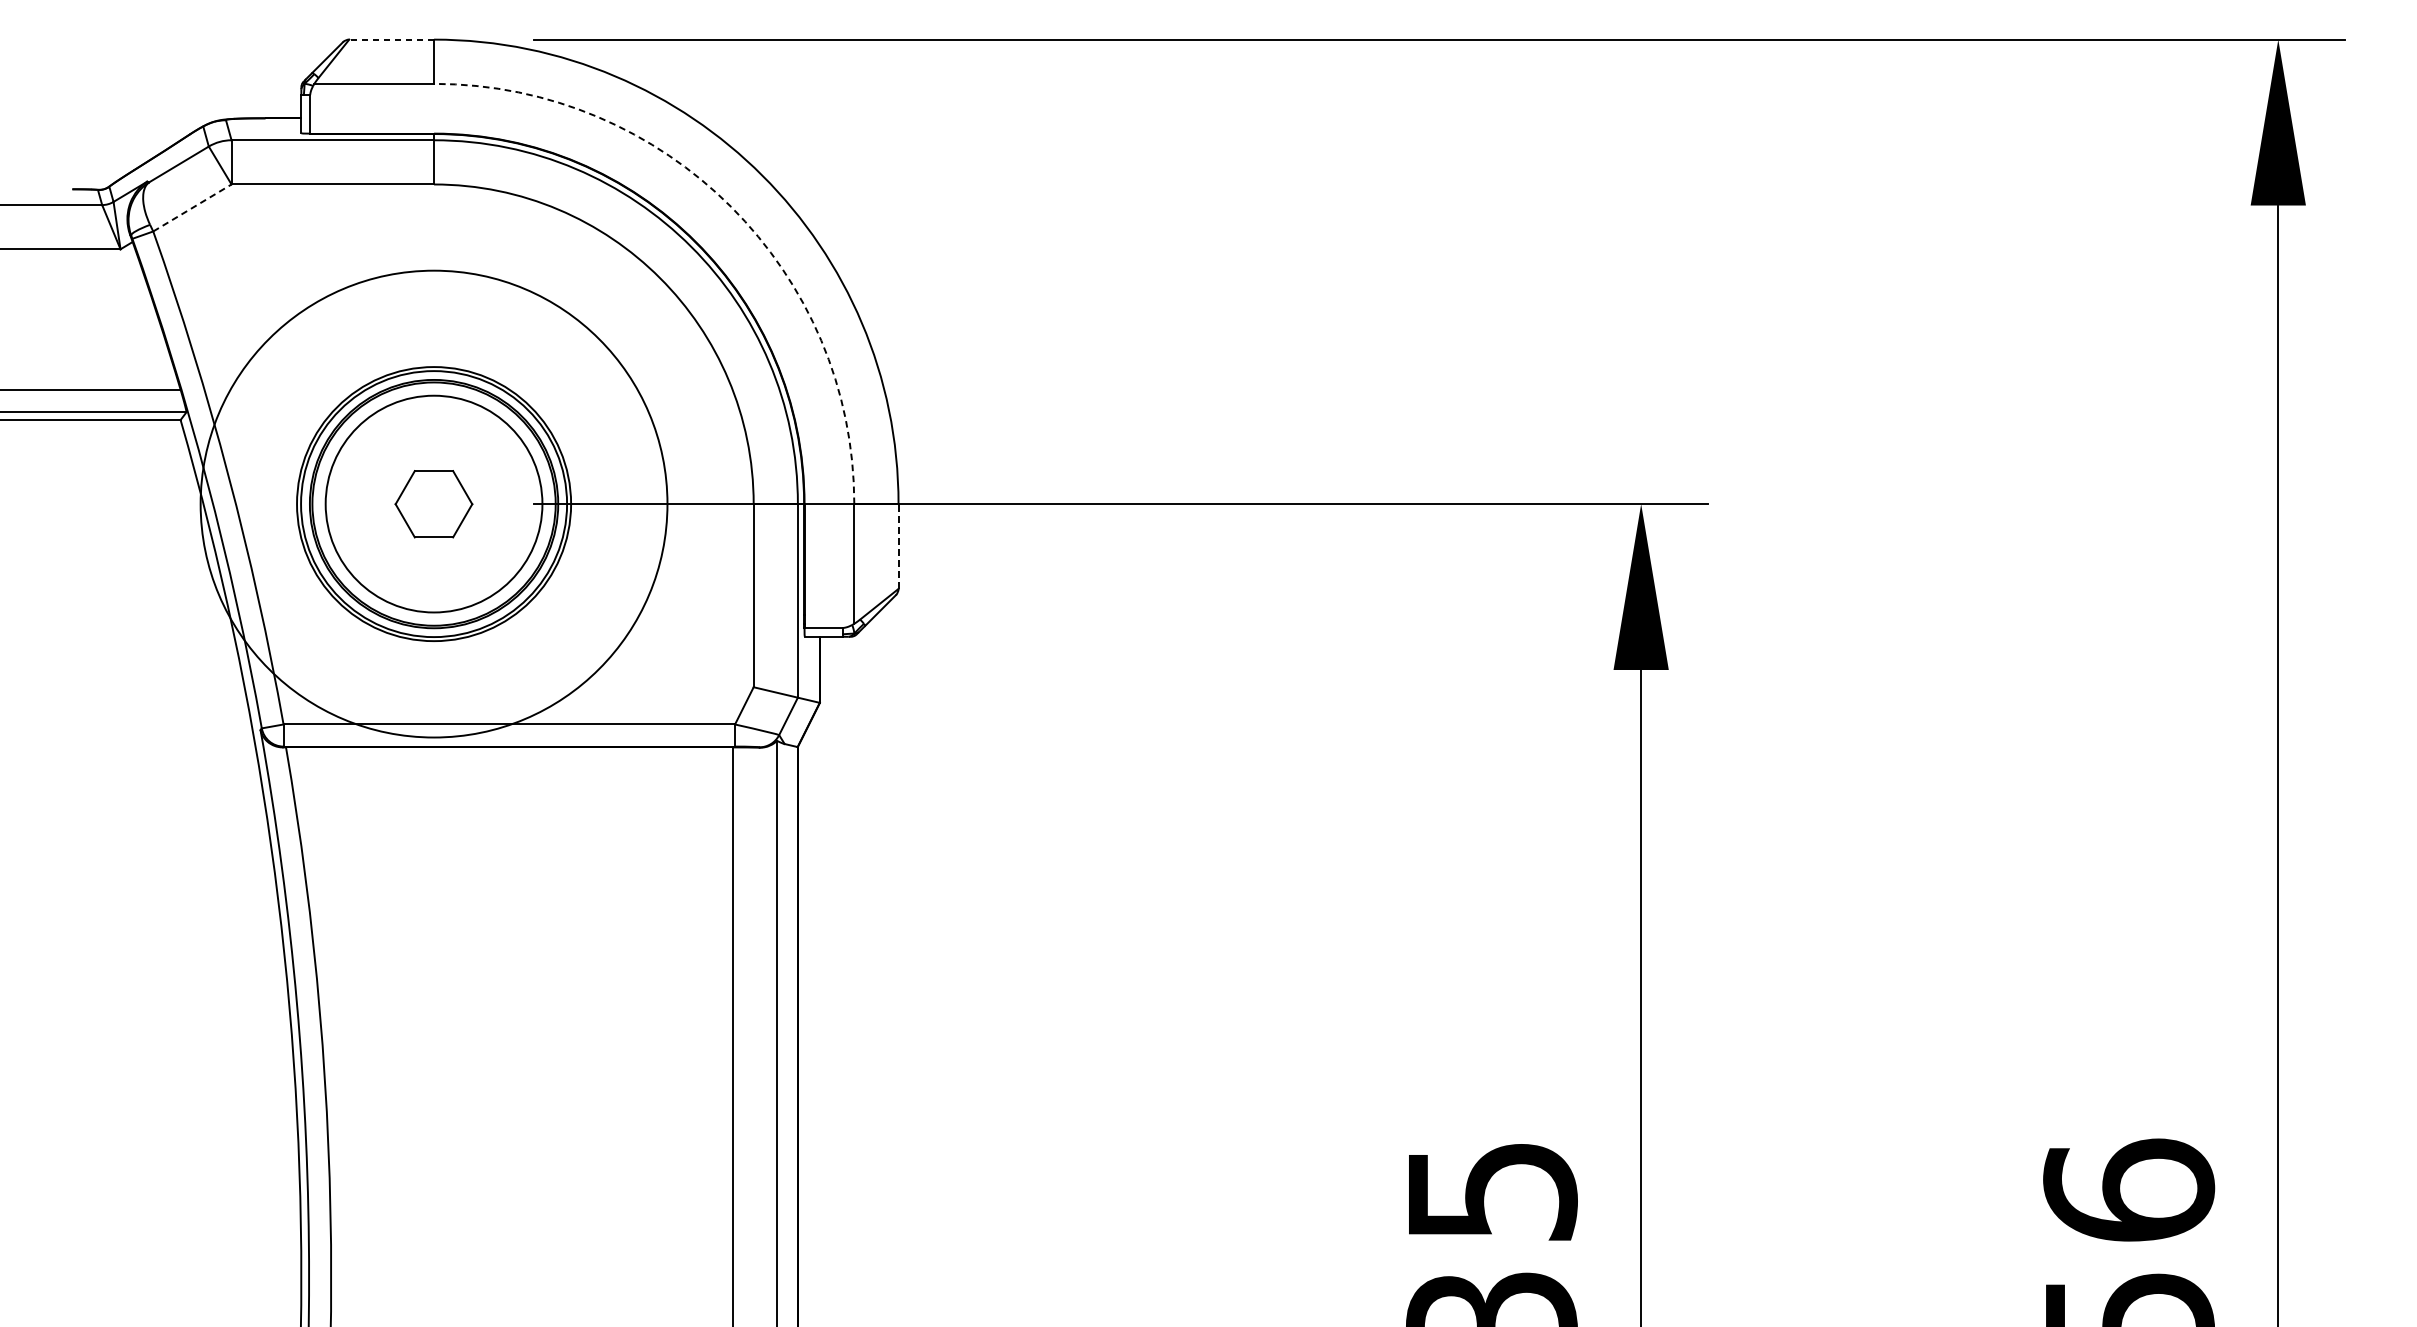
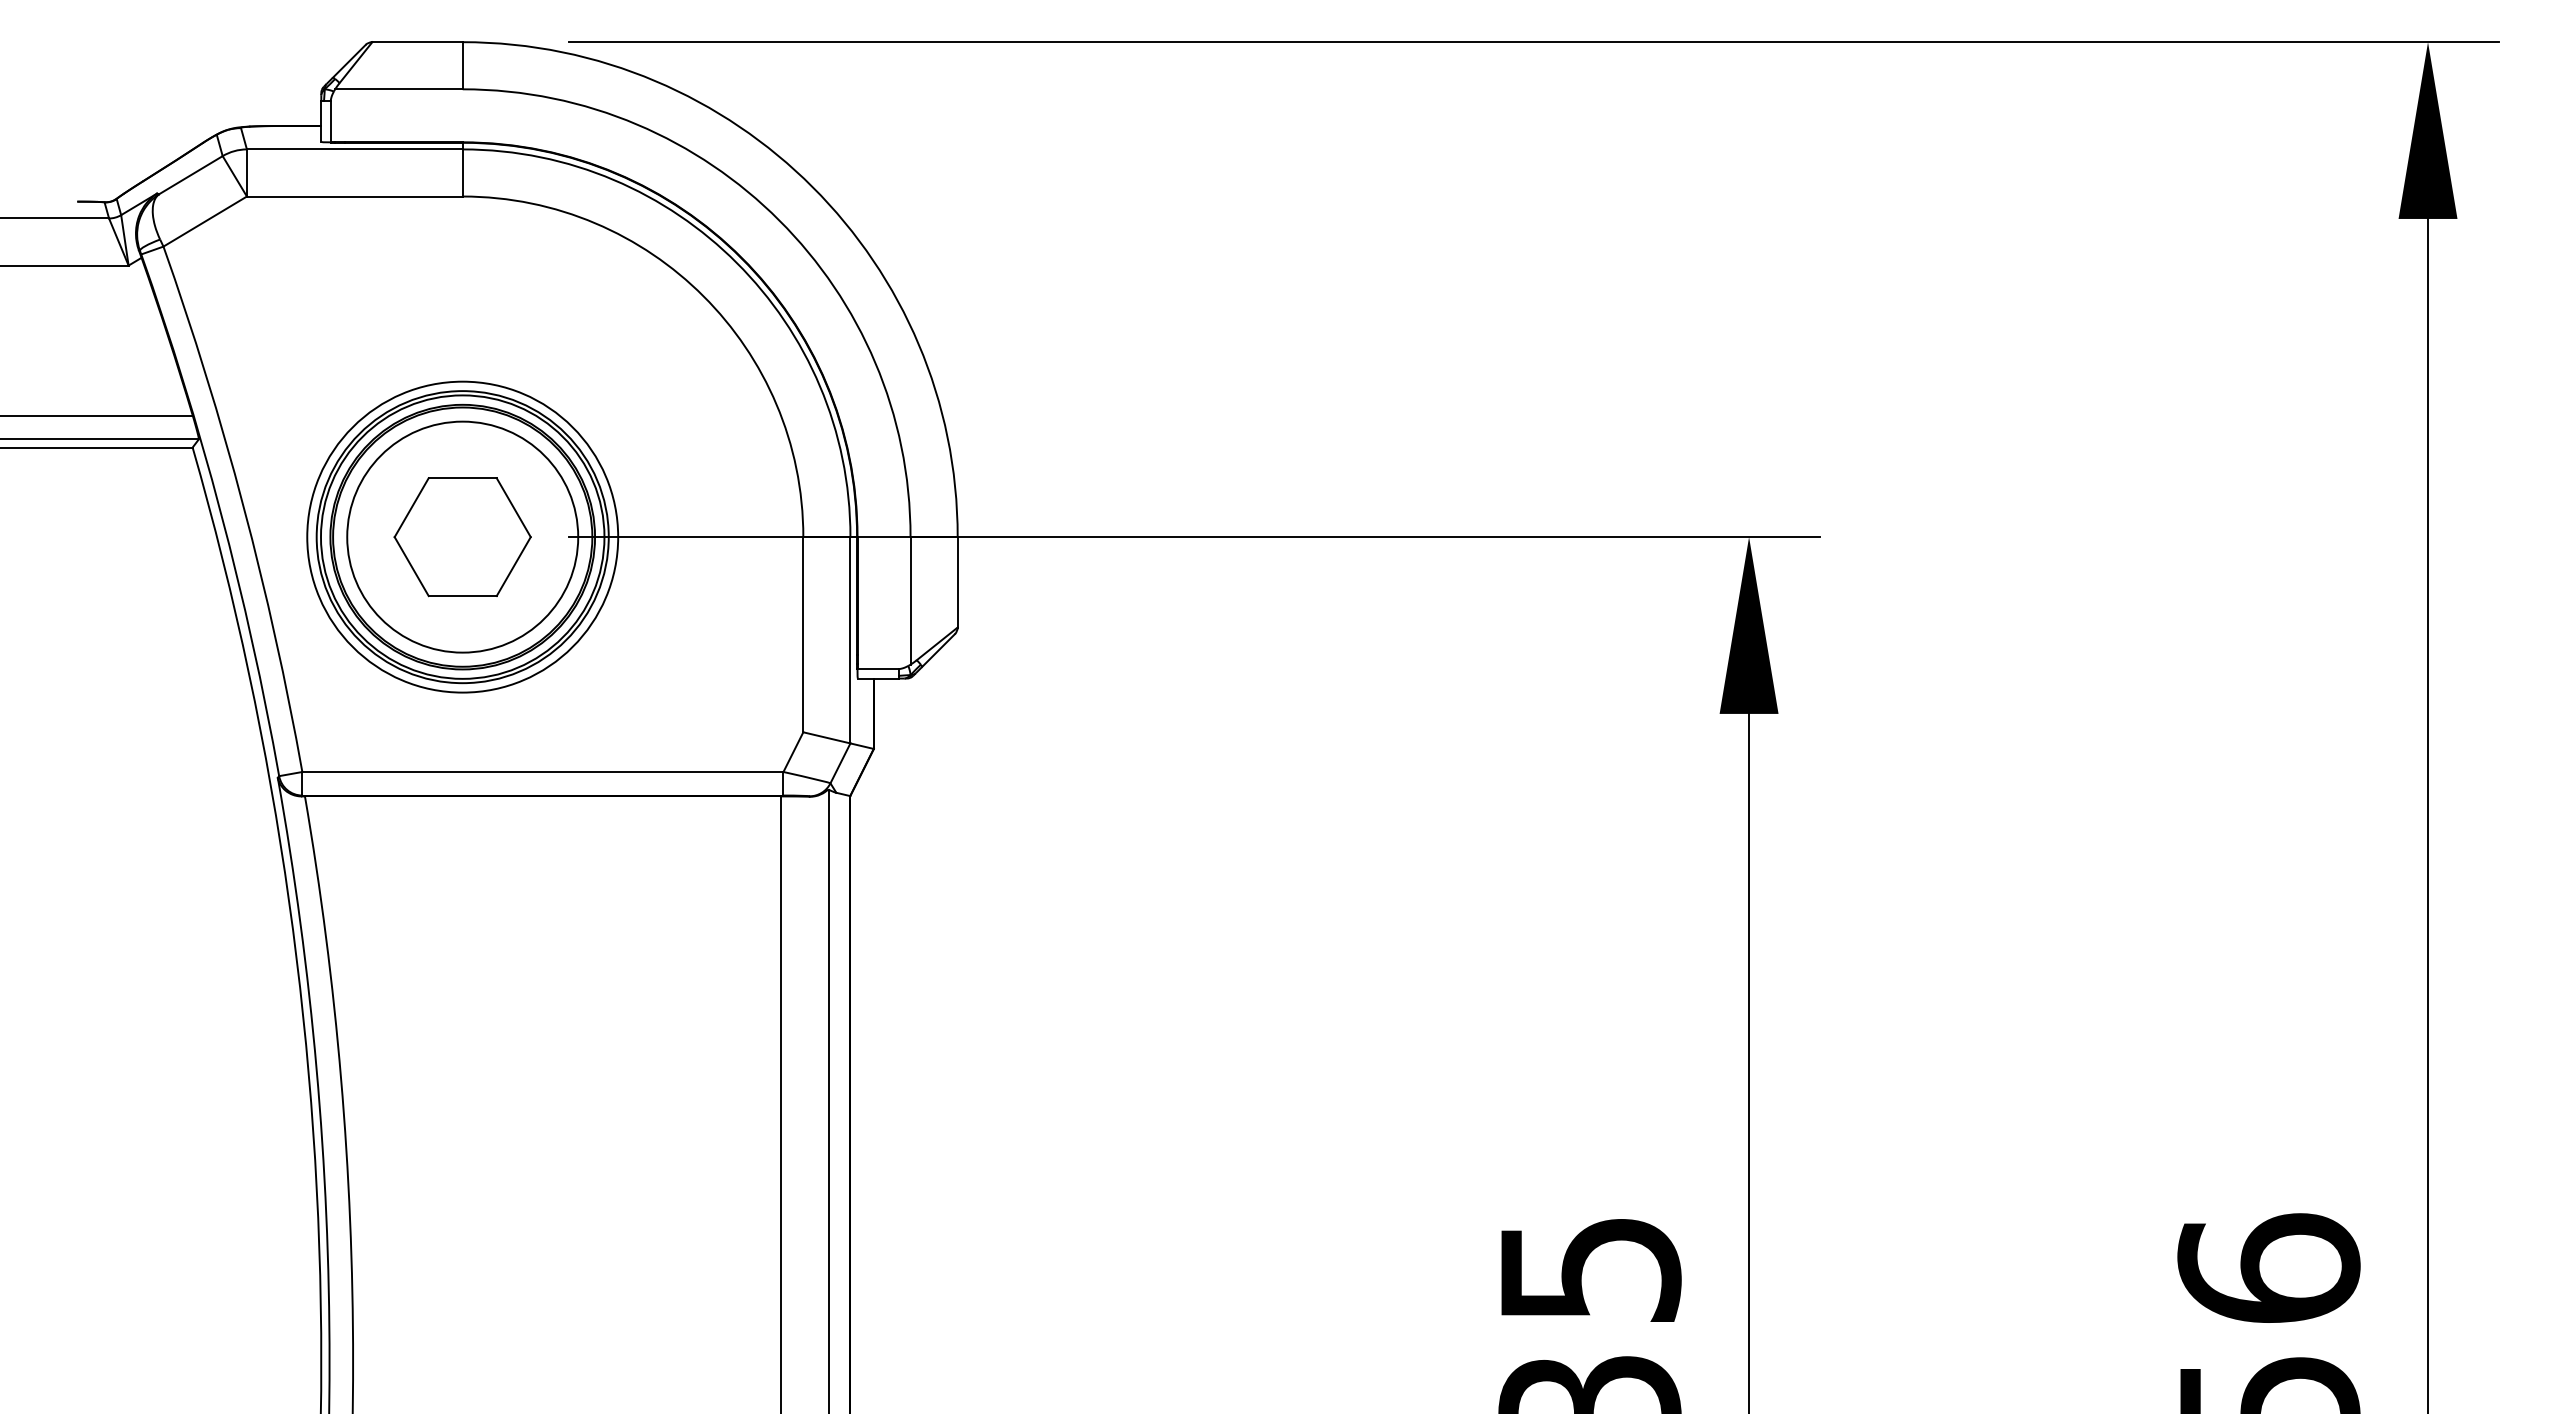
line: (391, 39) -> (417, 42), dashed -> solid
arc: (731, 206) -> (779, 220), dashed -> solid
line: (192, 207) -> (205, 221), dashed -> solid
circle: (433, 503) -> (462, 536), size x0.62
part: (433, 504) -> (462, 537), size x1.67
line: (898, 545) -> (957, 581), dashed -> solid

